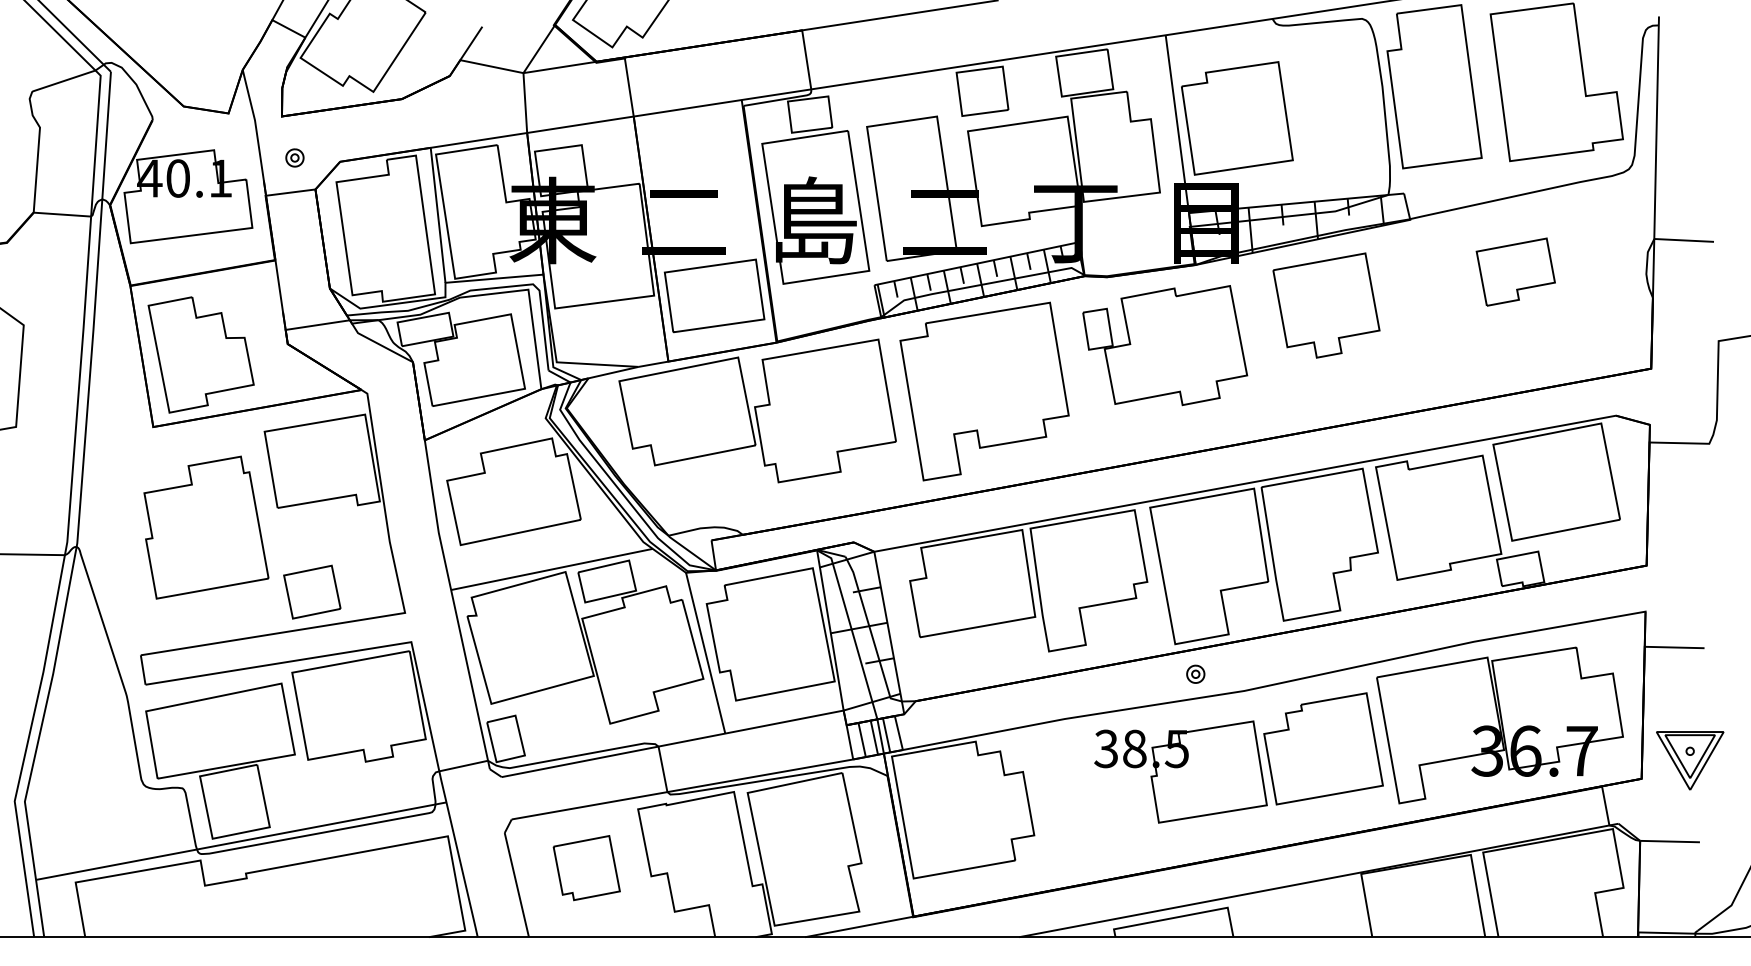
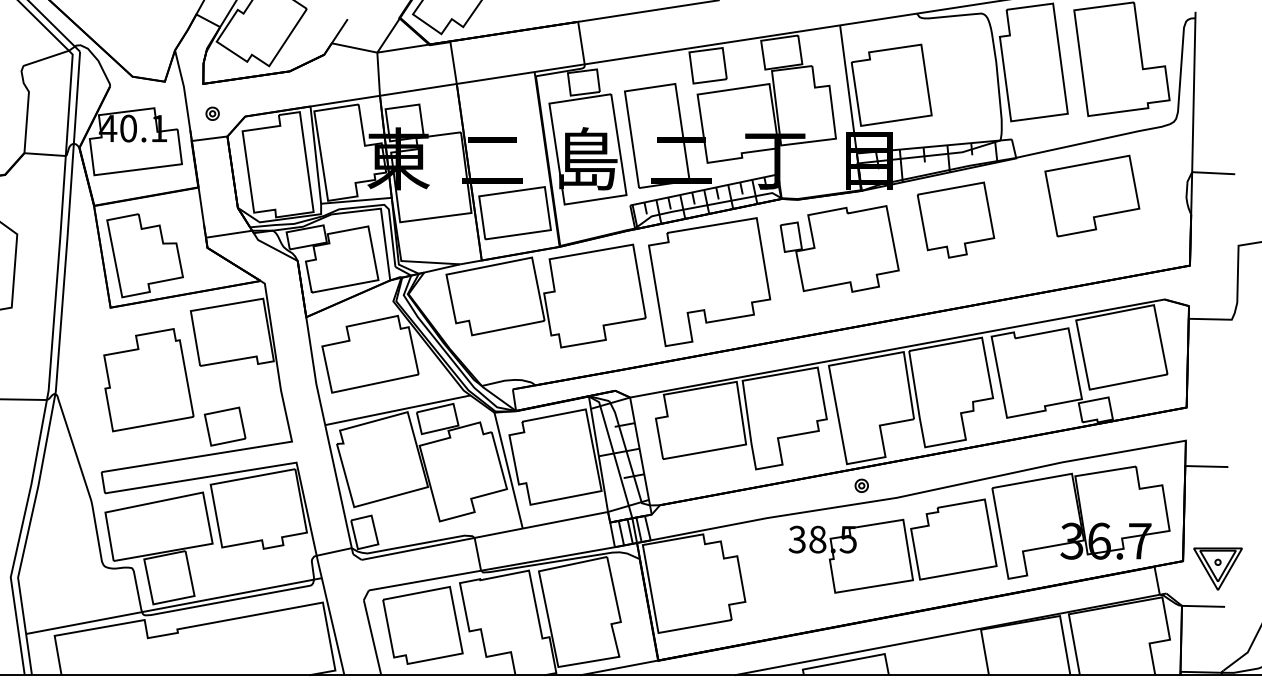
part: (1515, 271) -> (1092, 195), size x1.67
part: (1689, 759) -> (1217, 568), moved
part: (586, 868) -> (422, 625), size x1.67

